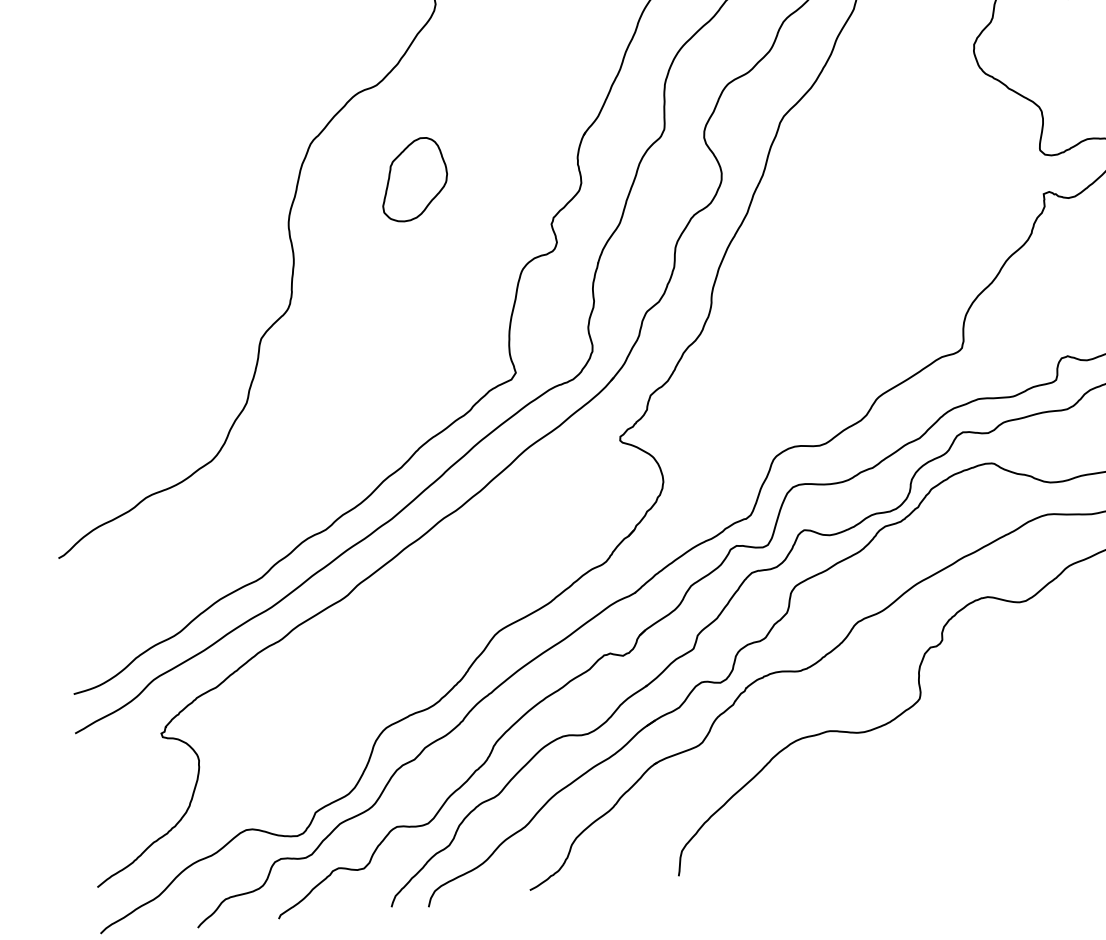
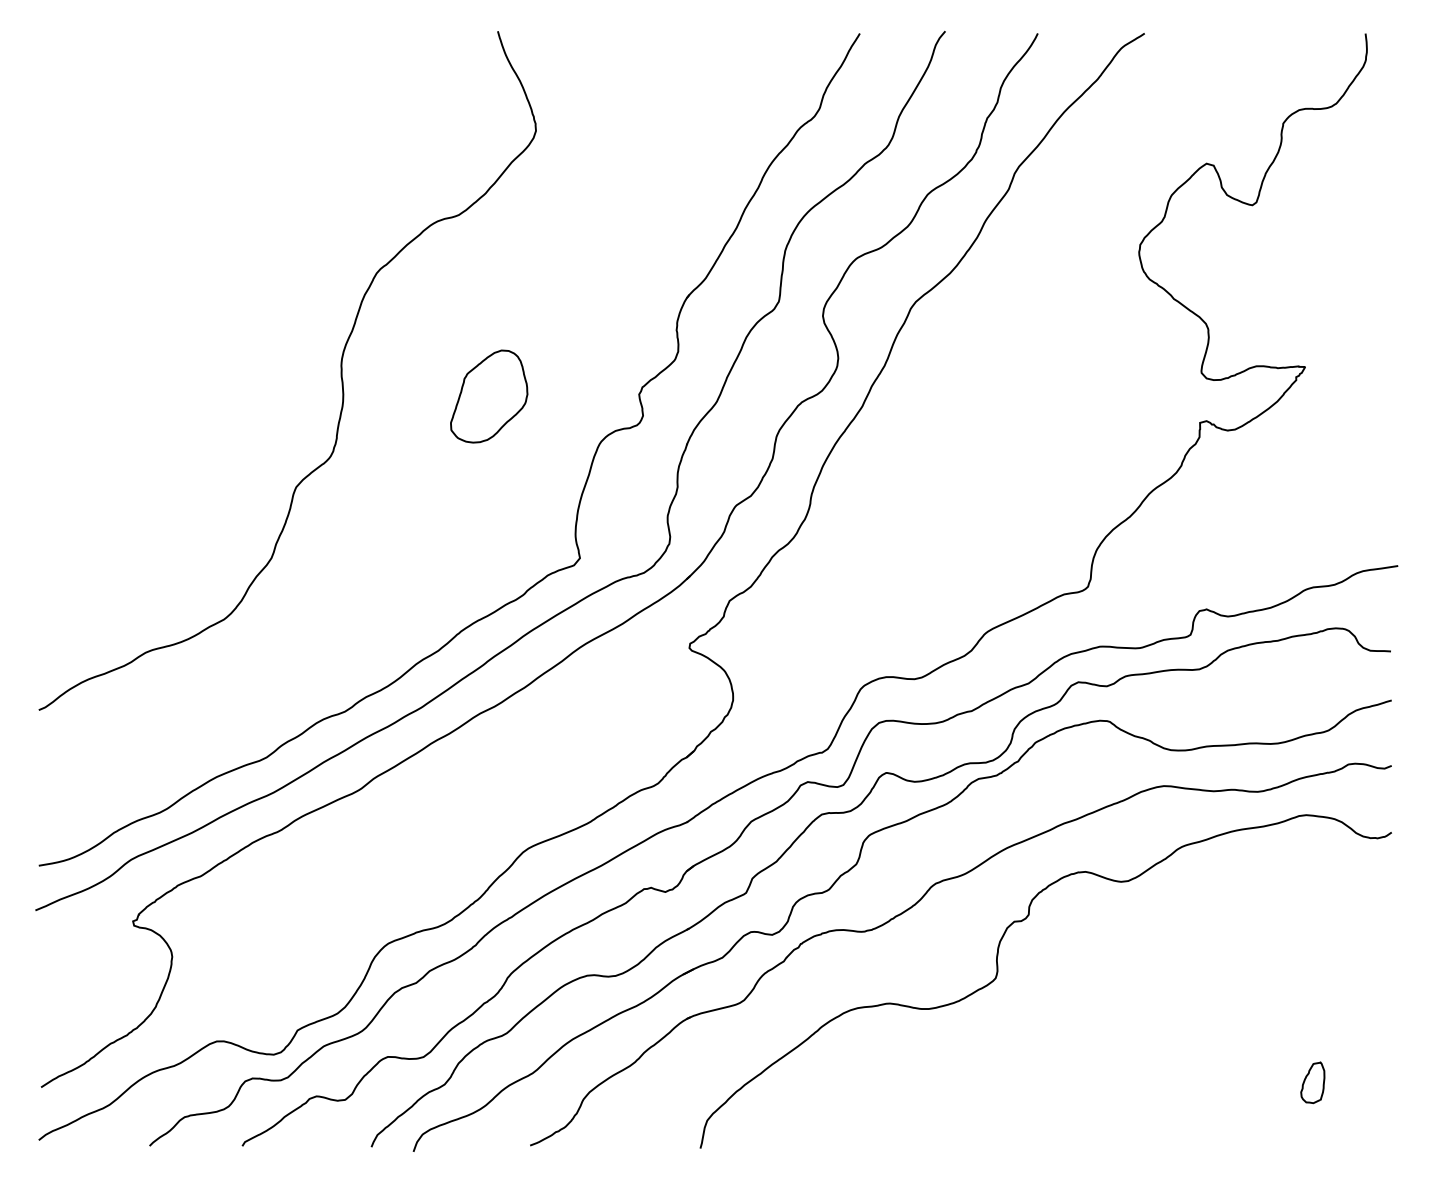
part: (414, 179) -> (489, 396), moved

